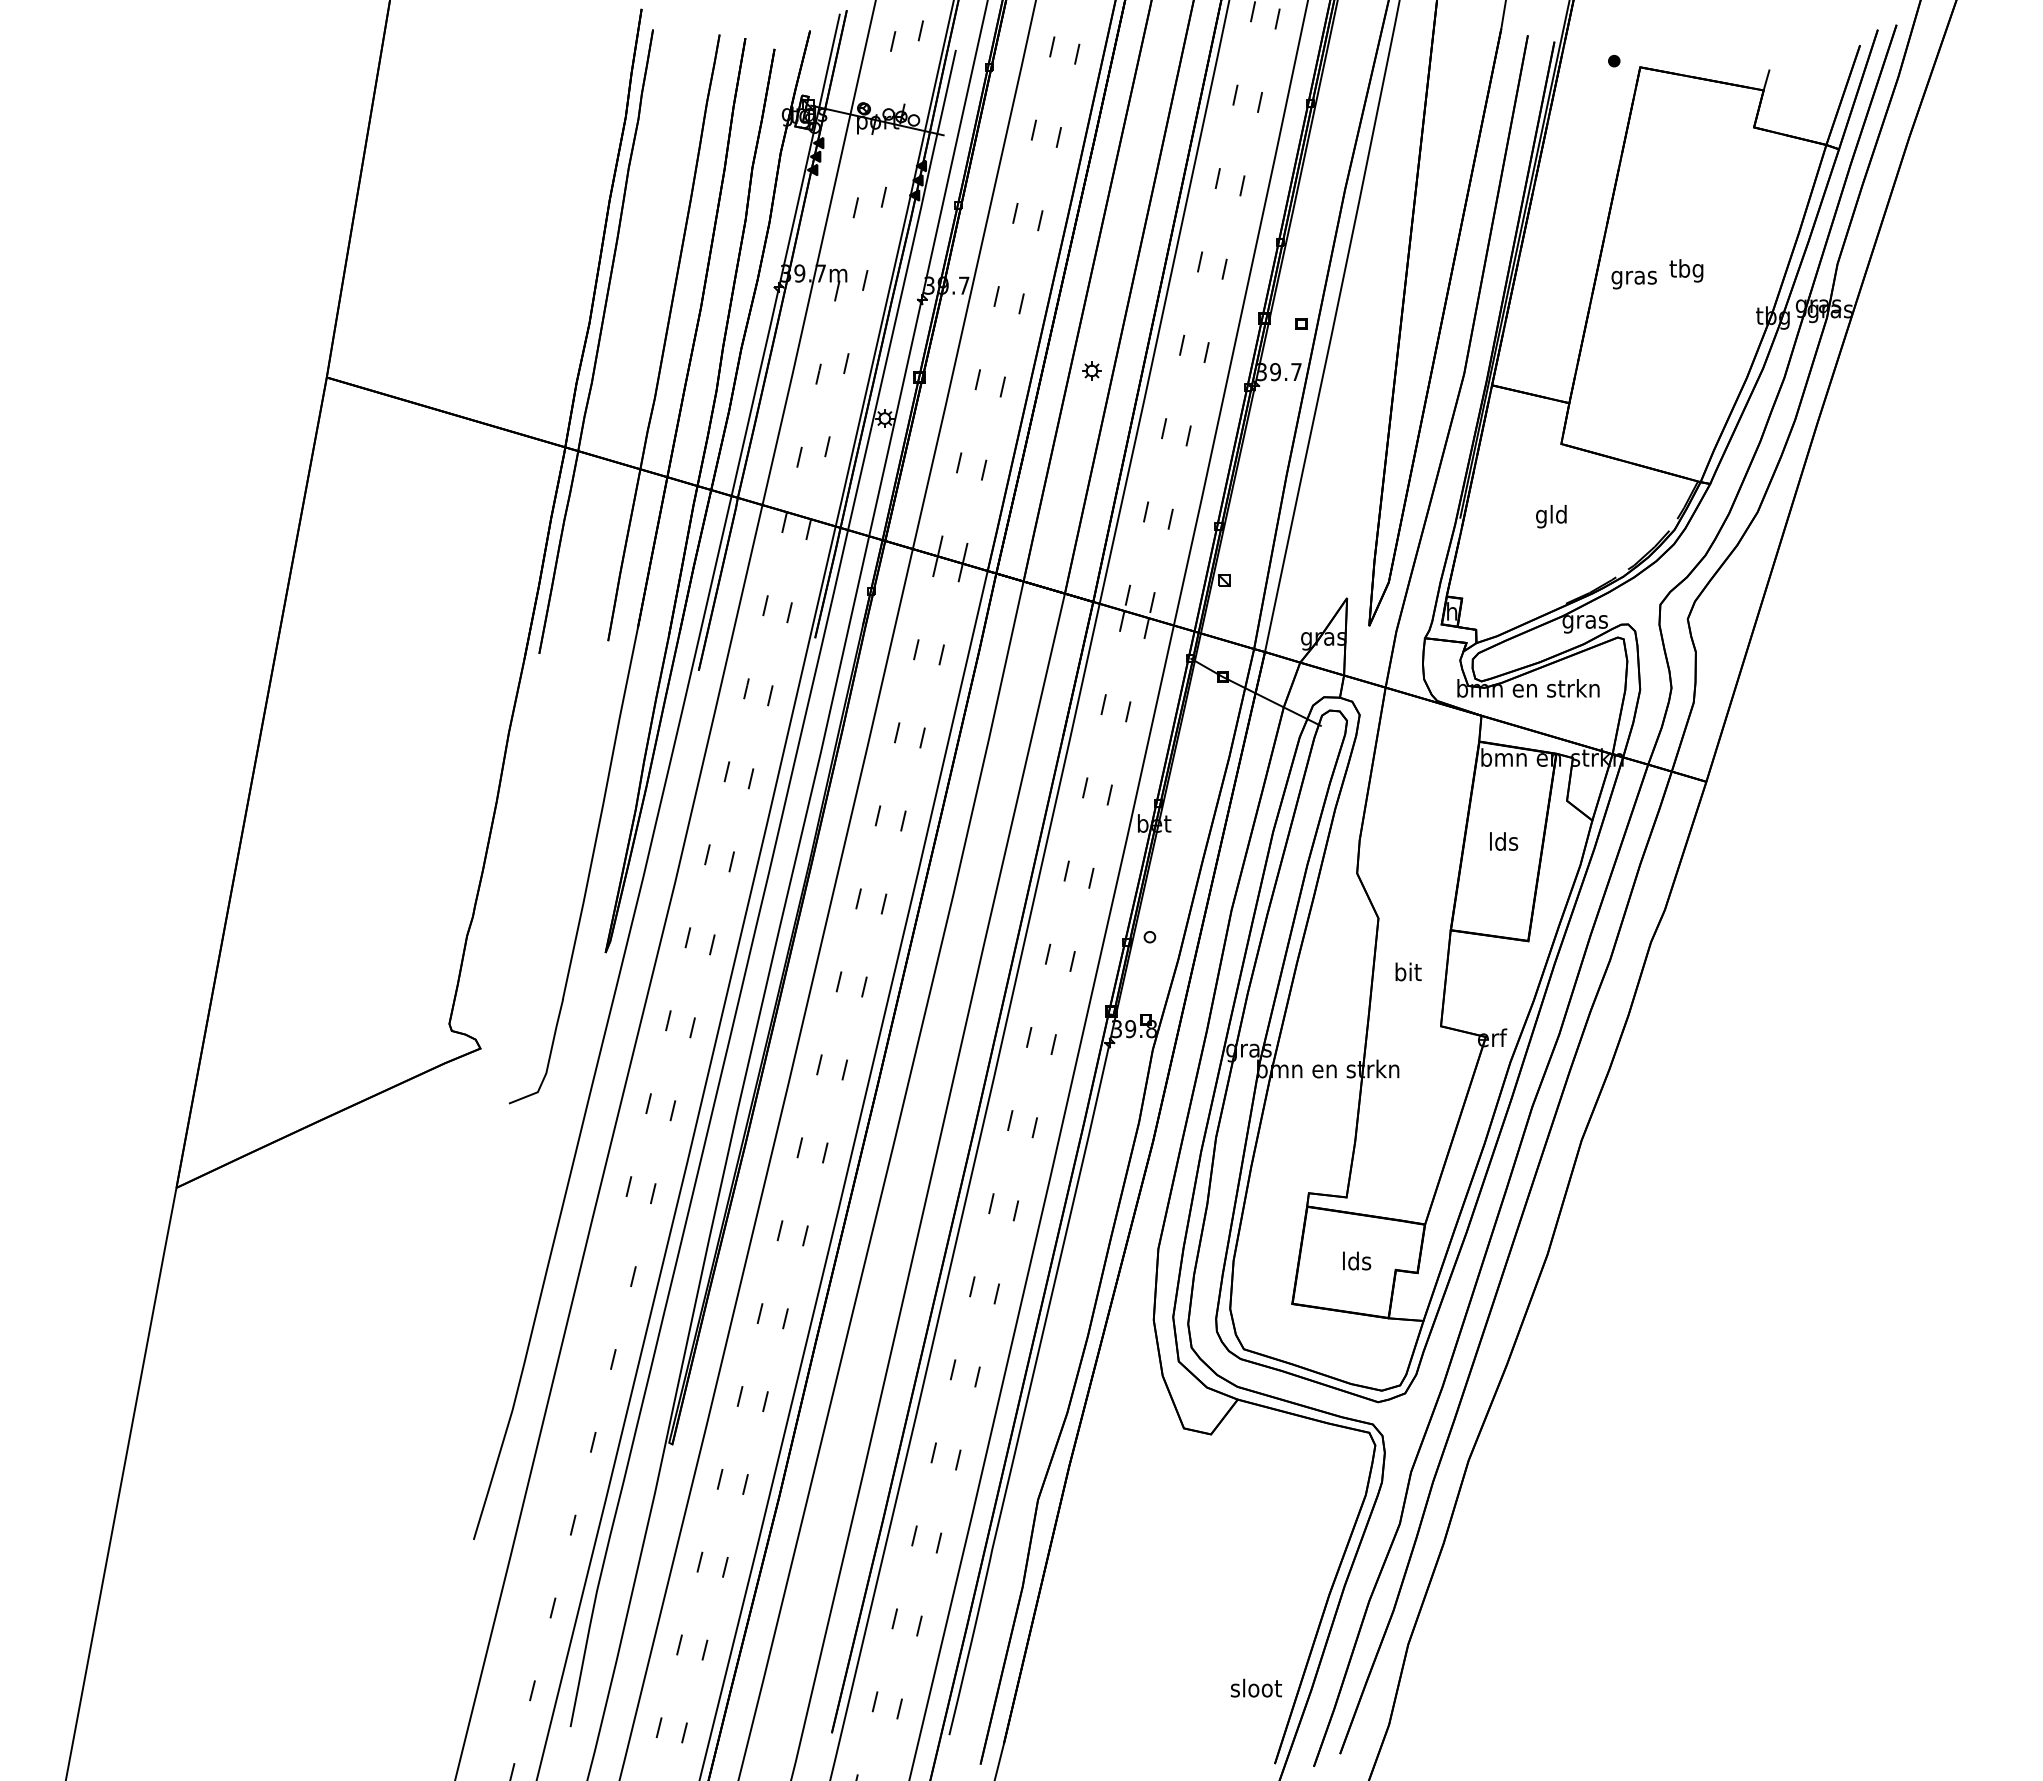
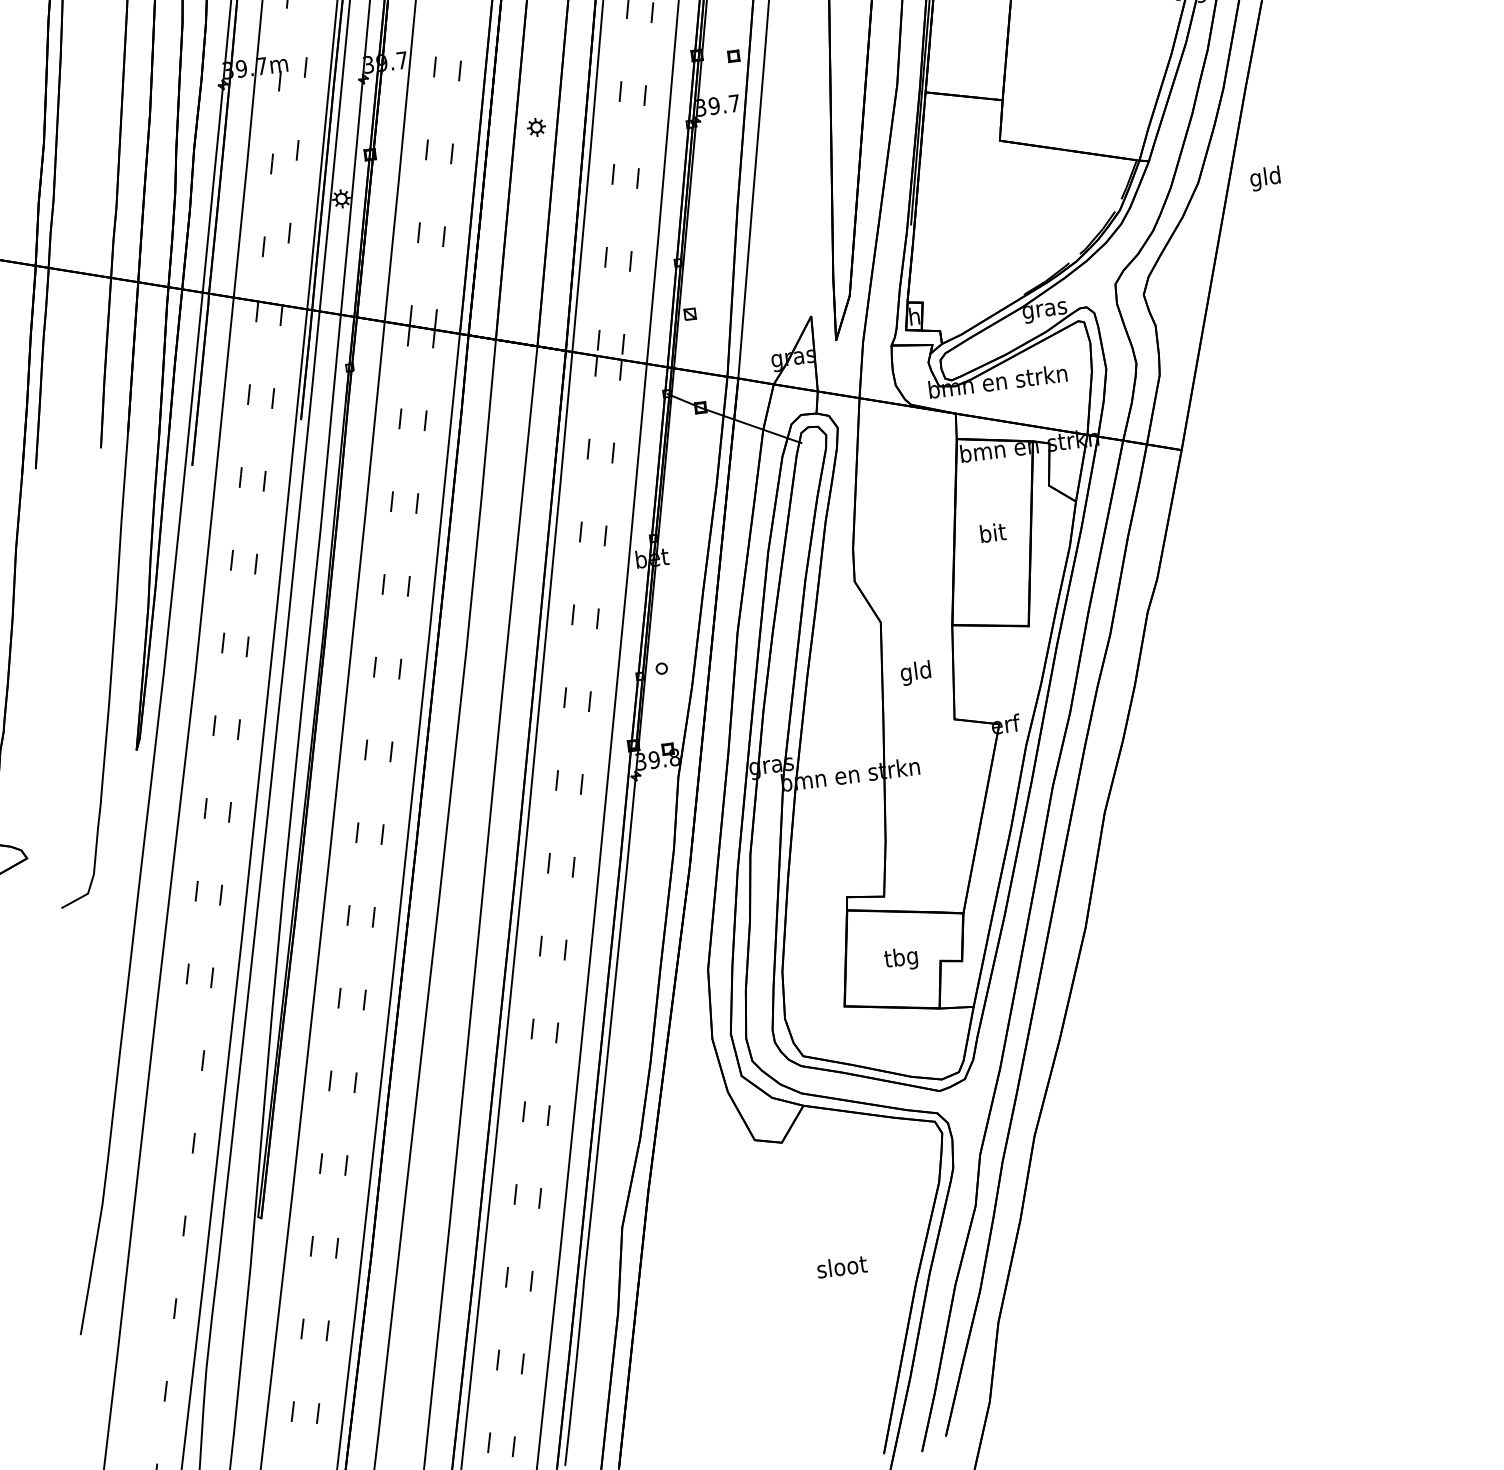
text: (1551, 516) -> (1265, 178), moved
text: (1504, 841) -> (993, 532), lds -> bit
text: (1407, 974) -> (915, 673), bit -> gld
text: (1355, 1263) -> (900, 959), lds -> tbg
text: (1255, 1687) -> (841, 1266), moved

